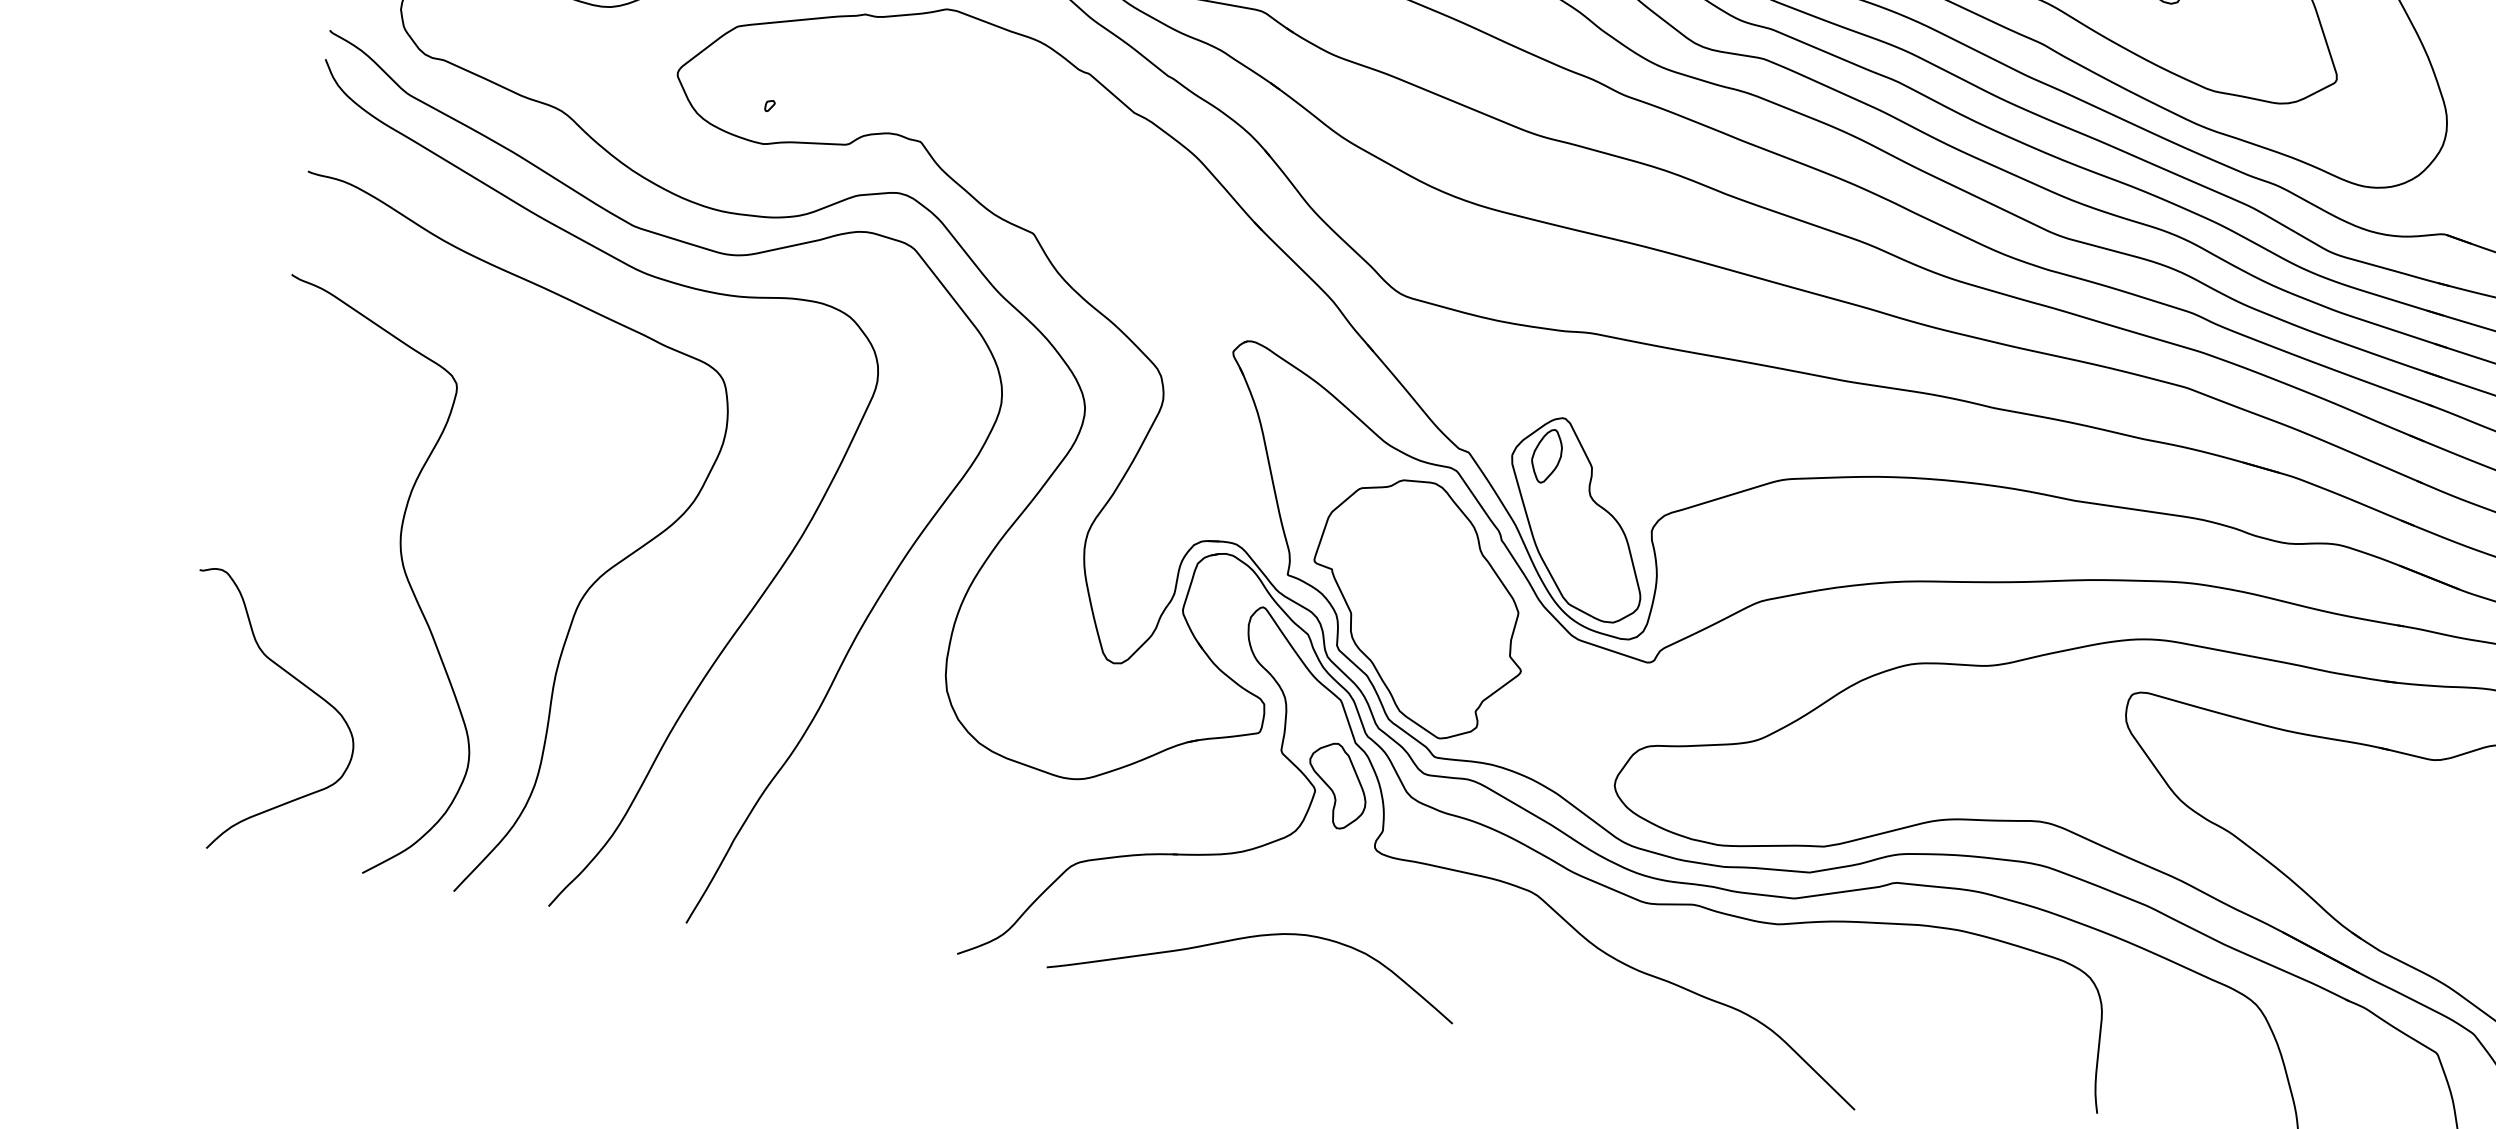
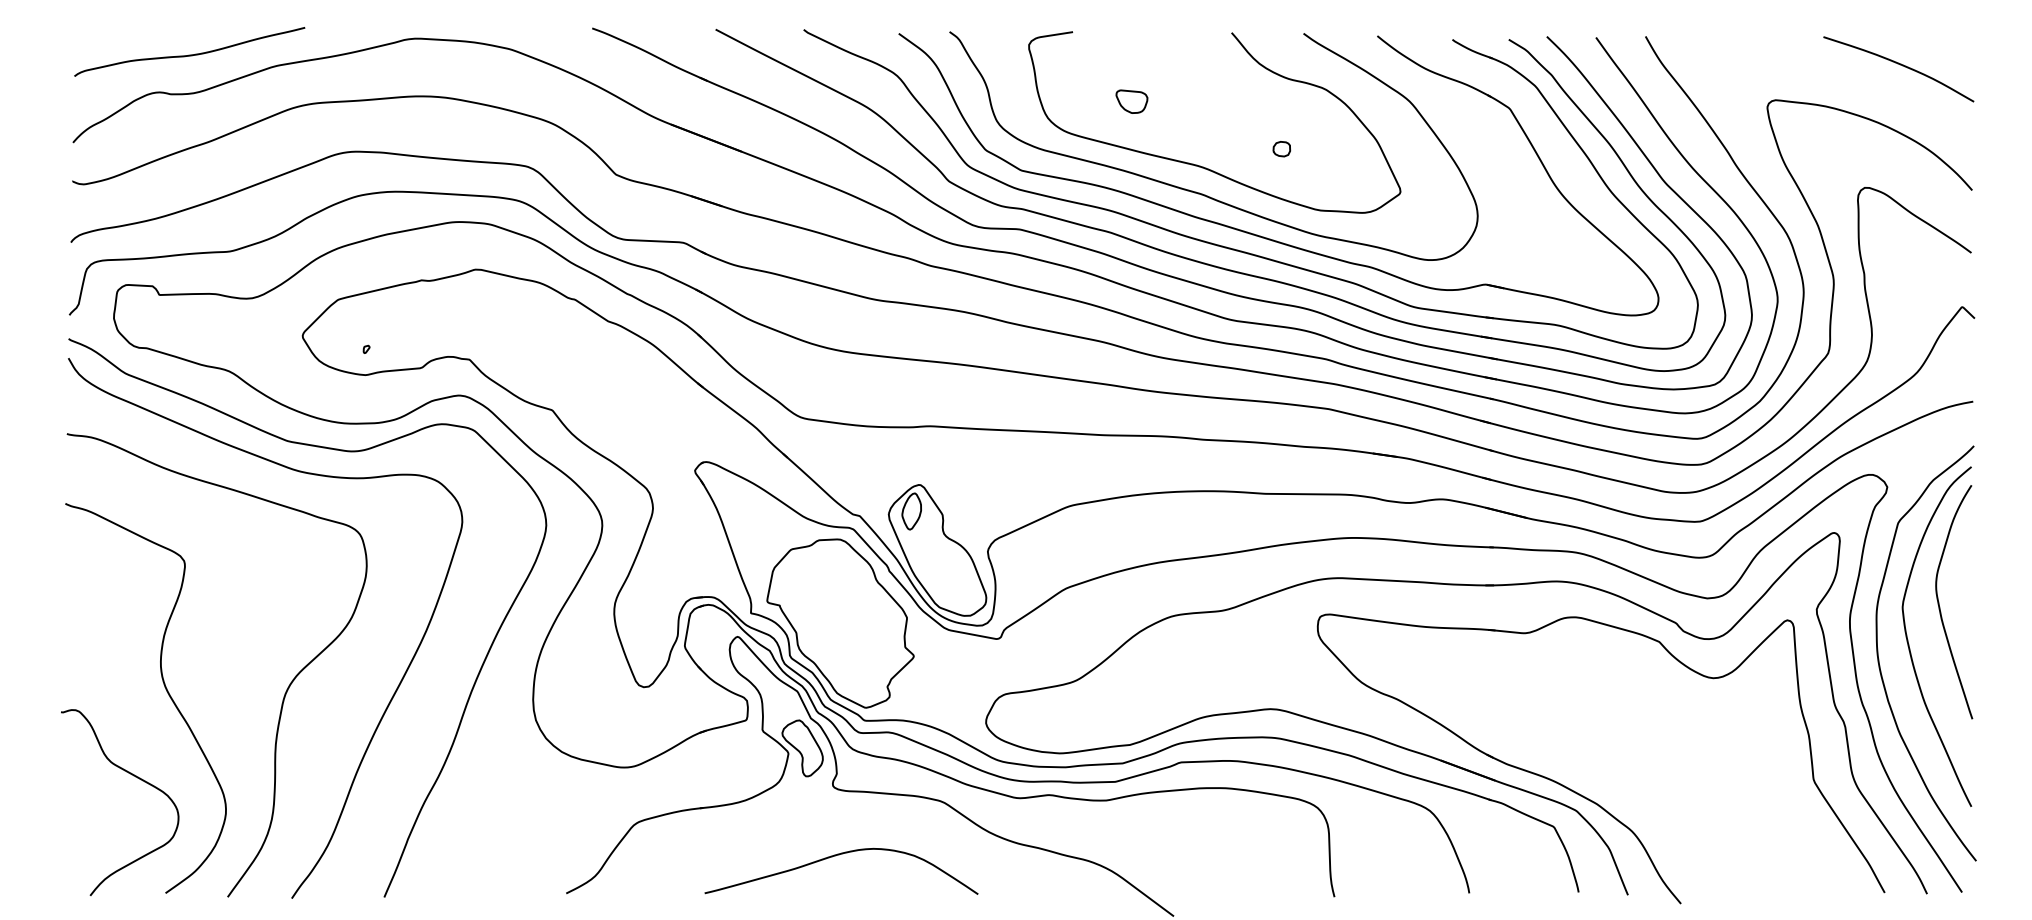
curve: (294, 679) -> (133, 776), moved
curve: (1254, 938) -> (839, 855), moved

